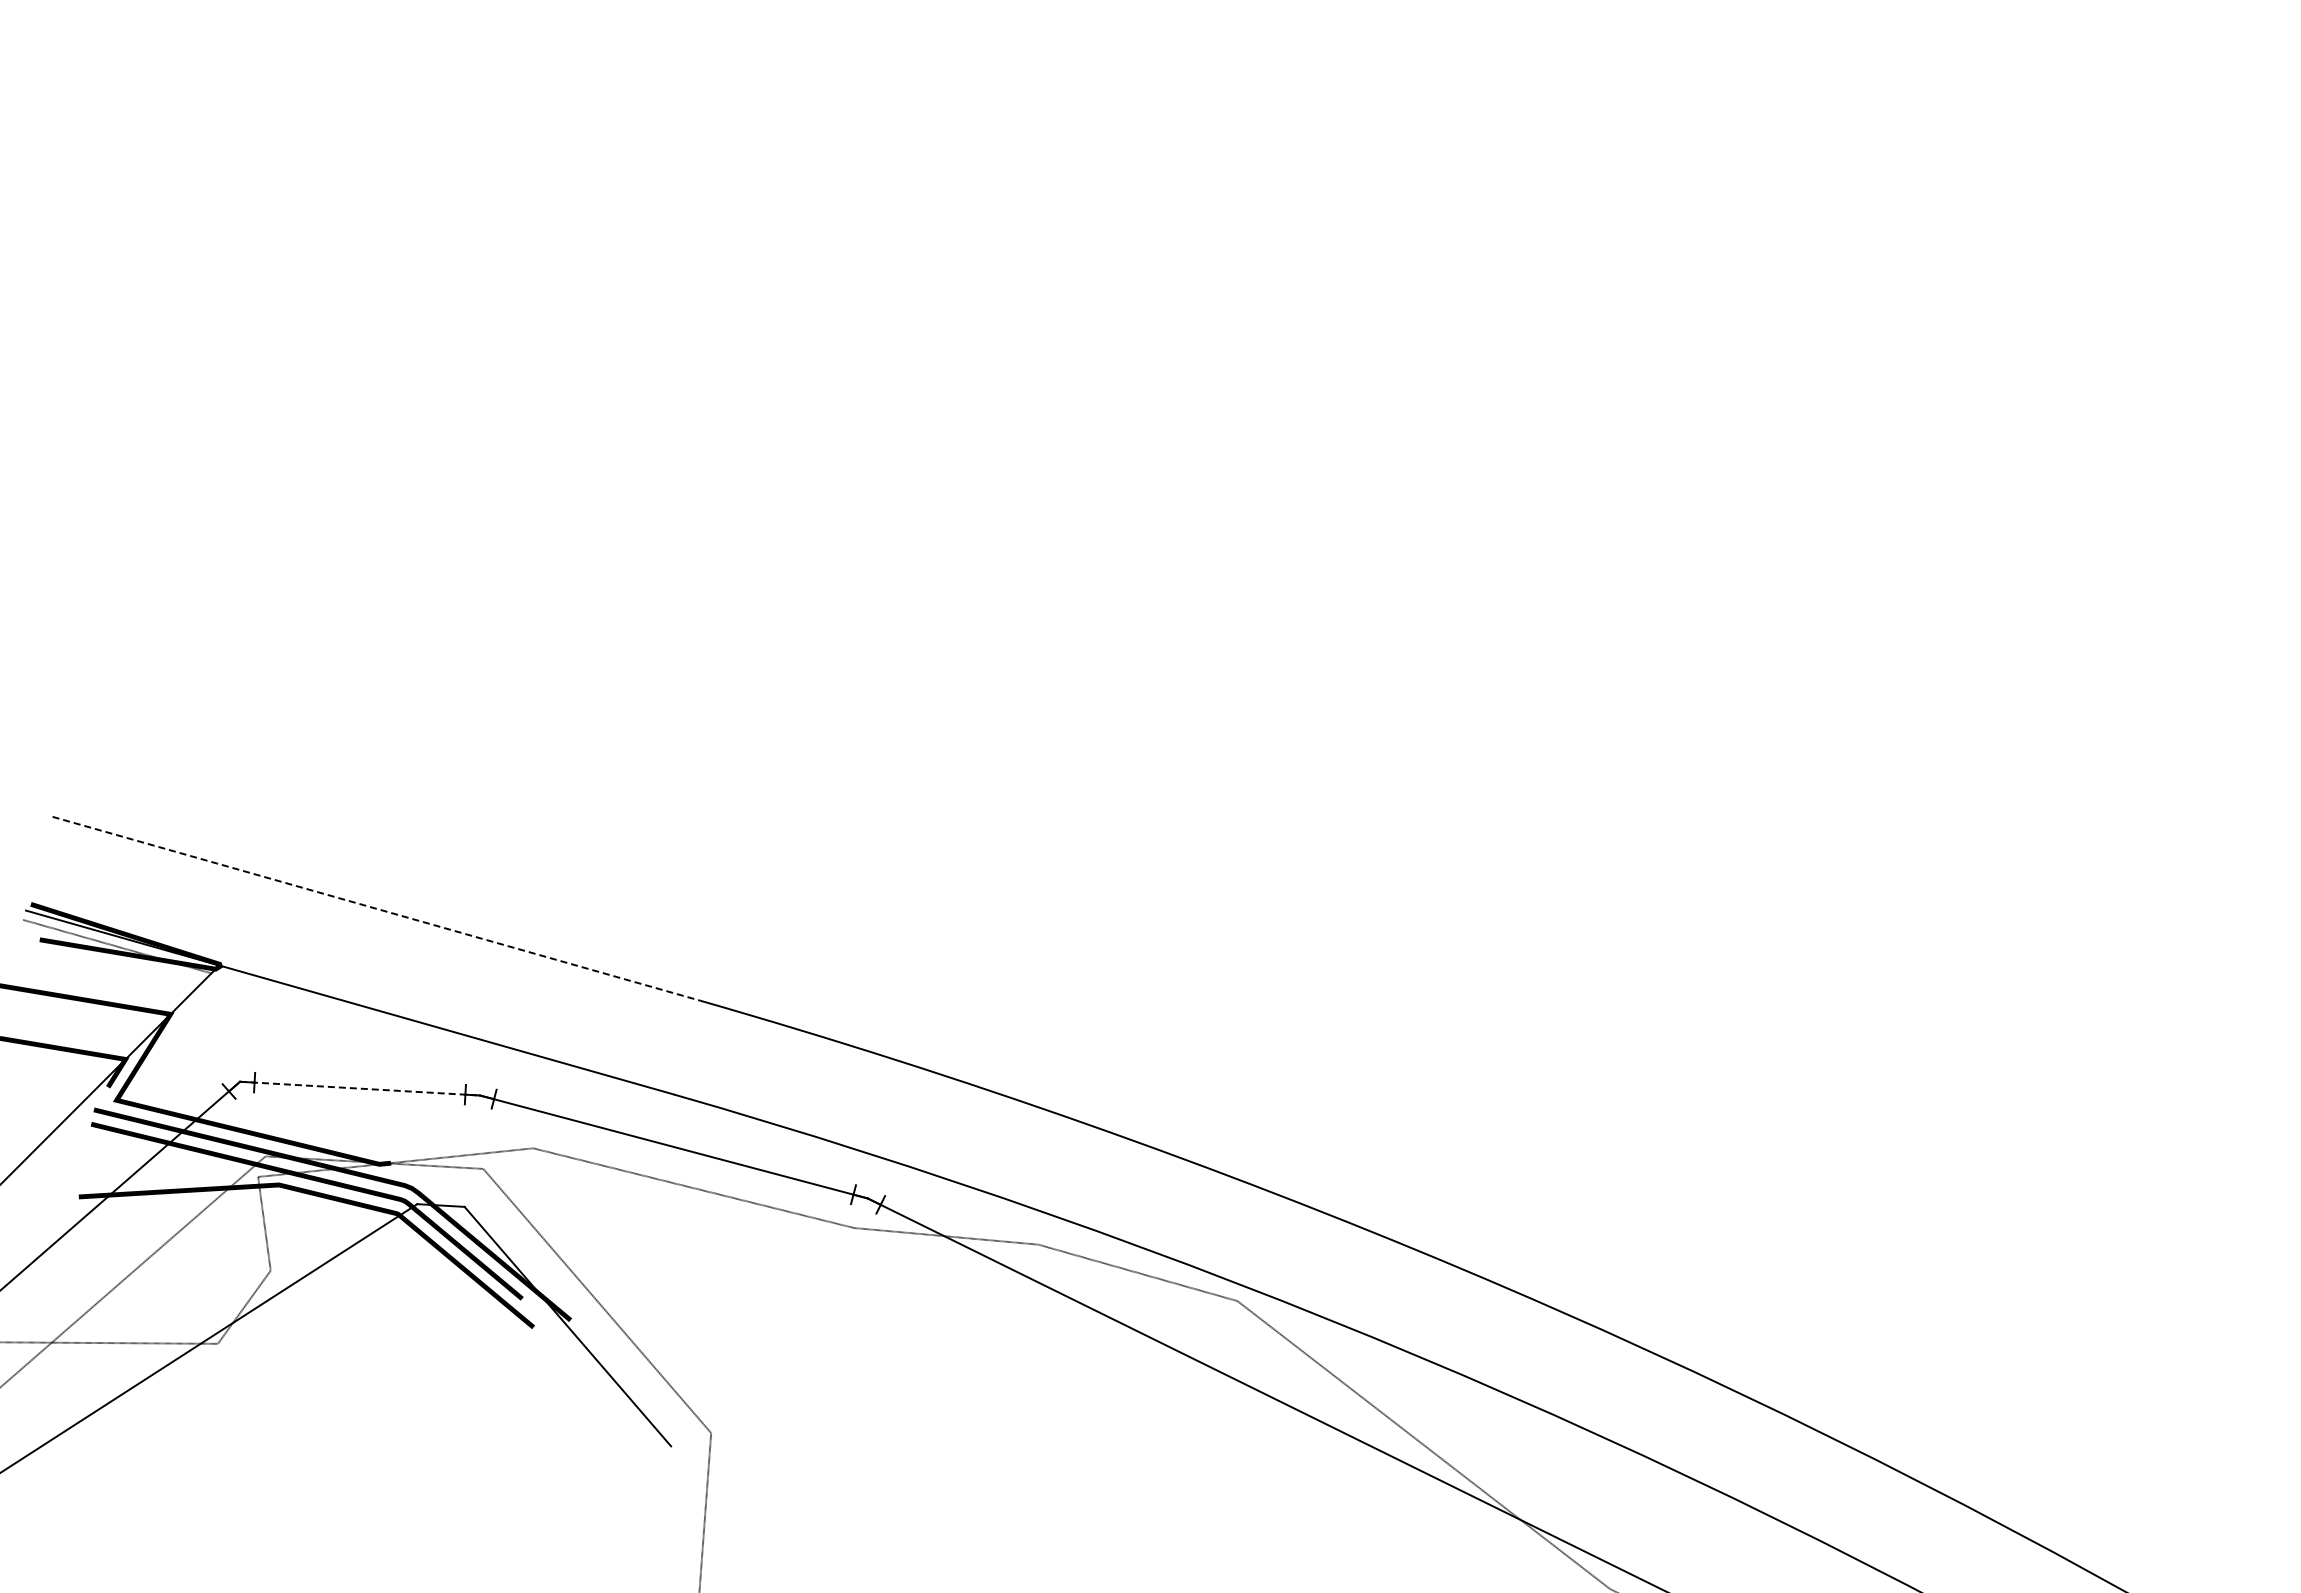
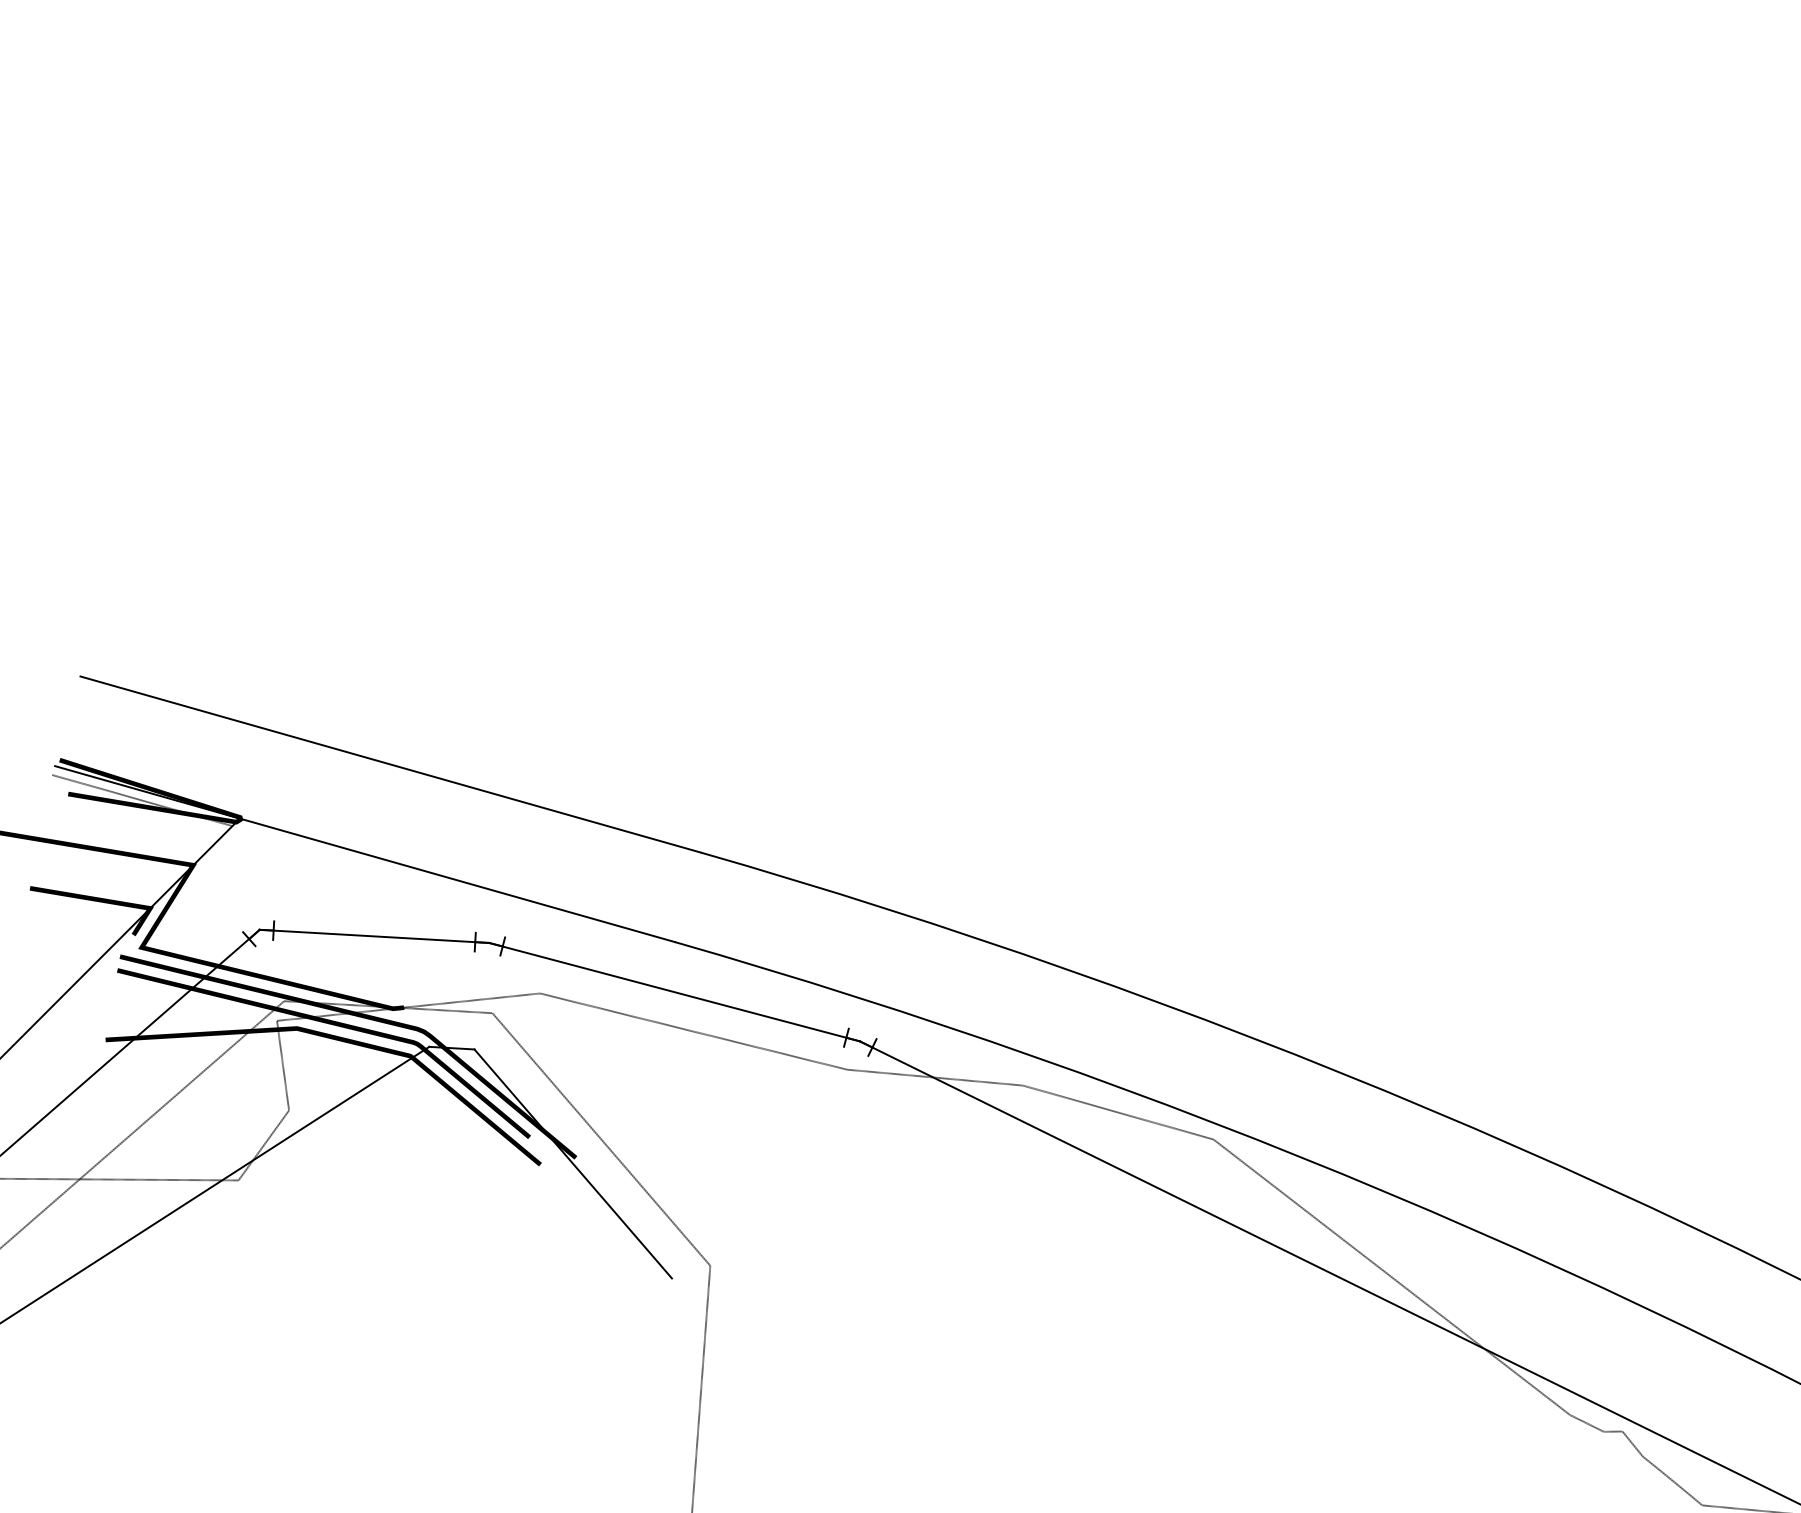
line: (376, 908) -> (390, 764), dashed -> solid
line: (360, 1088) -> (374, 936), dashed -> solid

